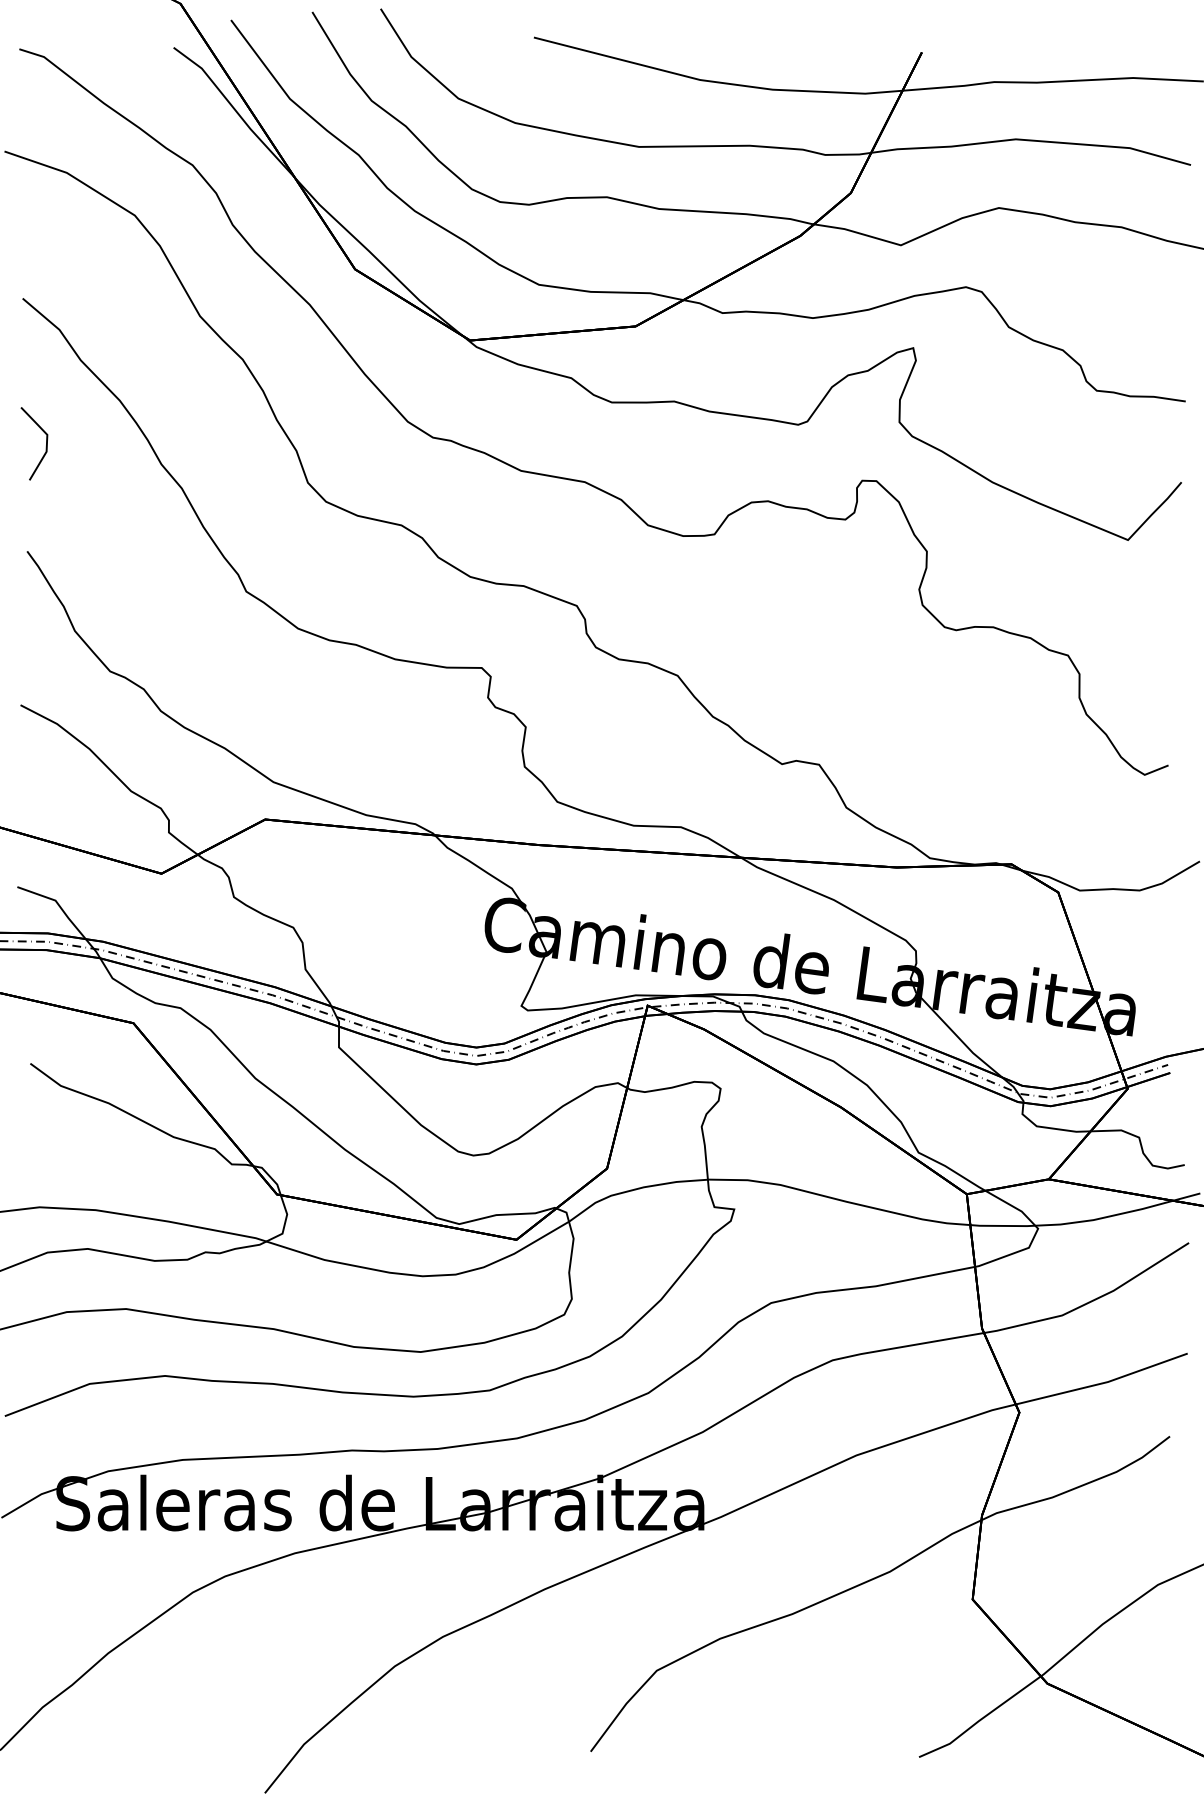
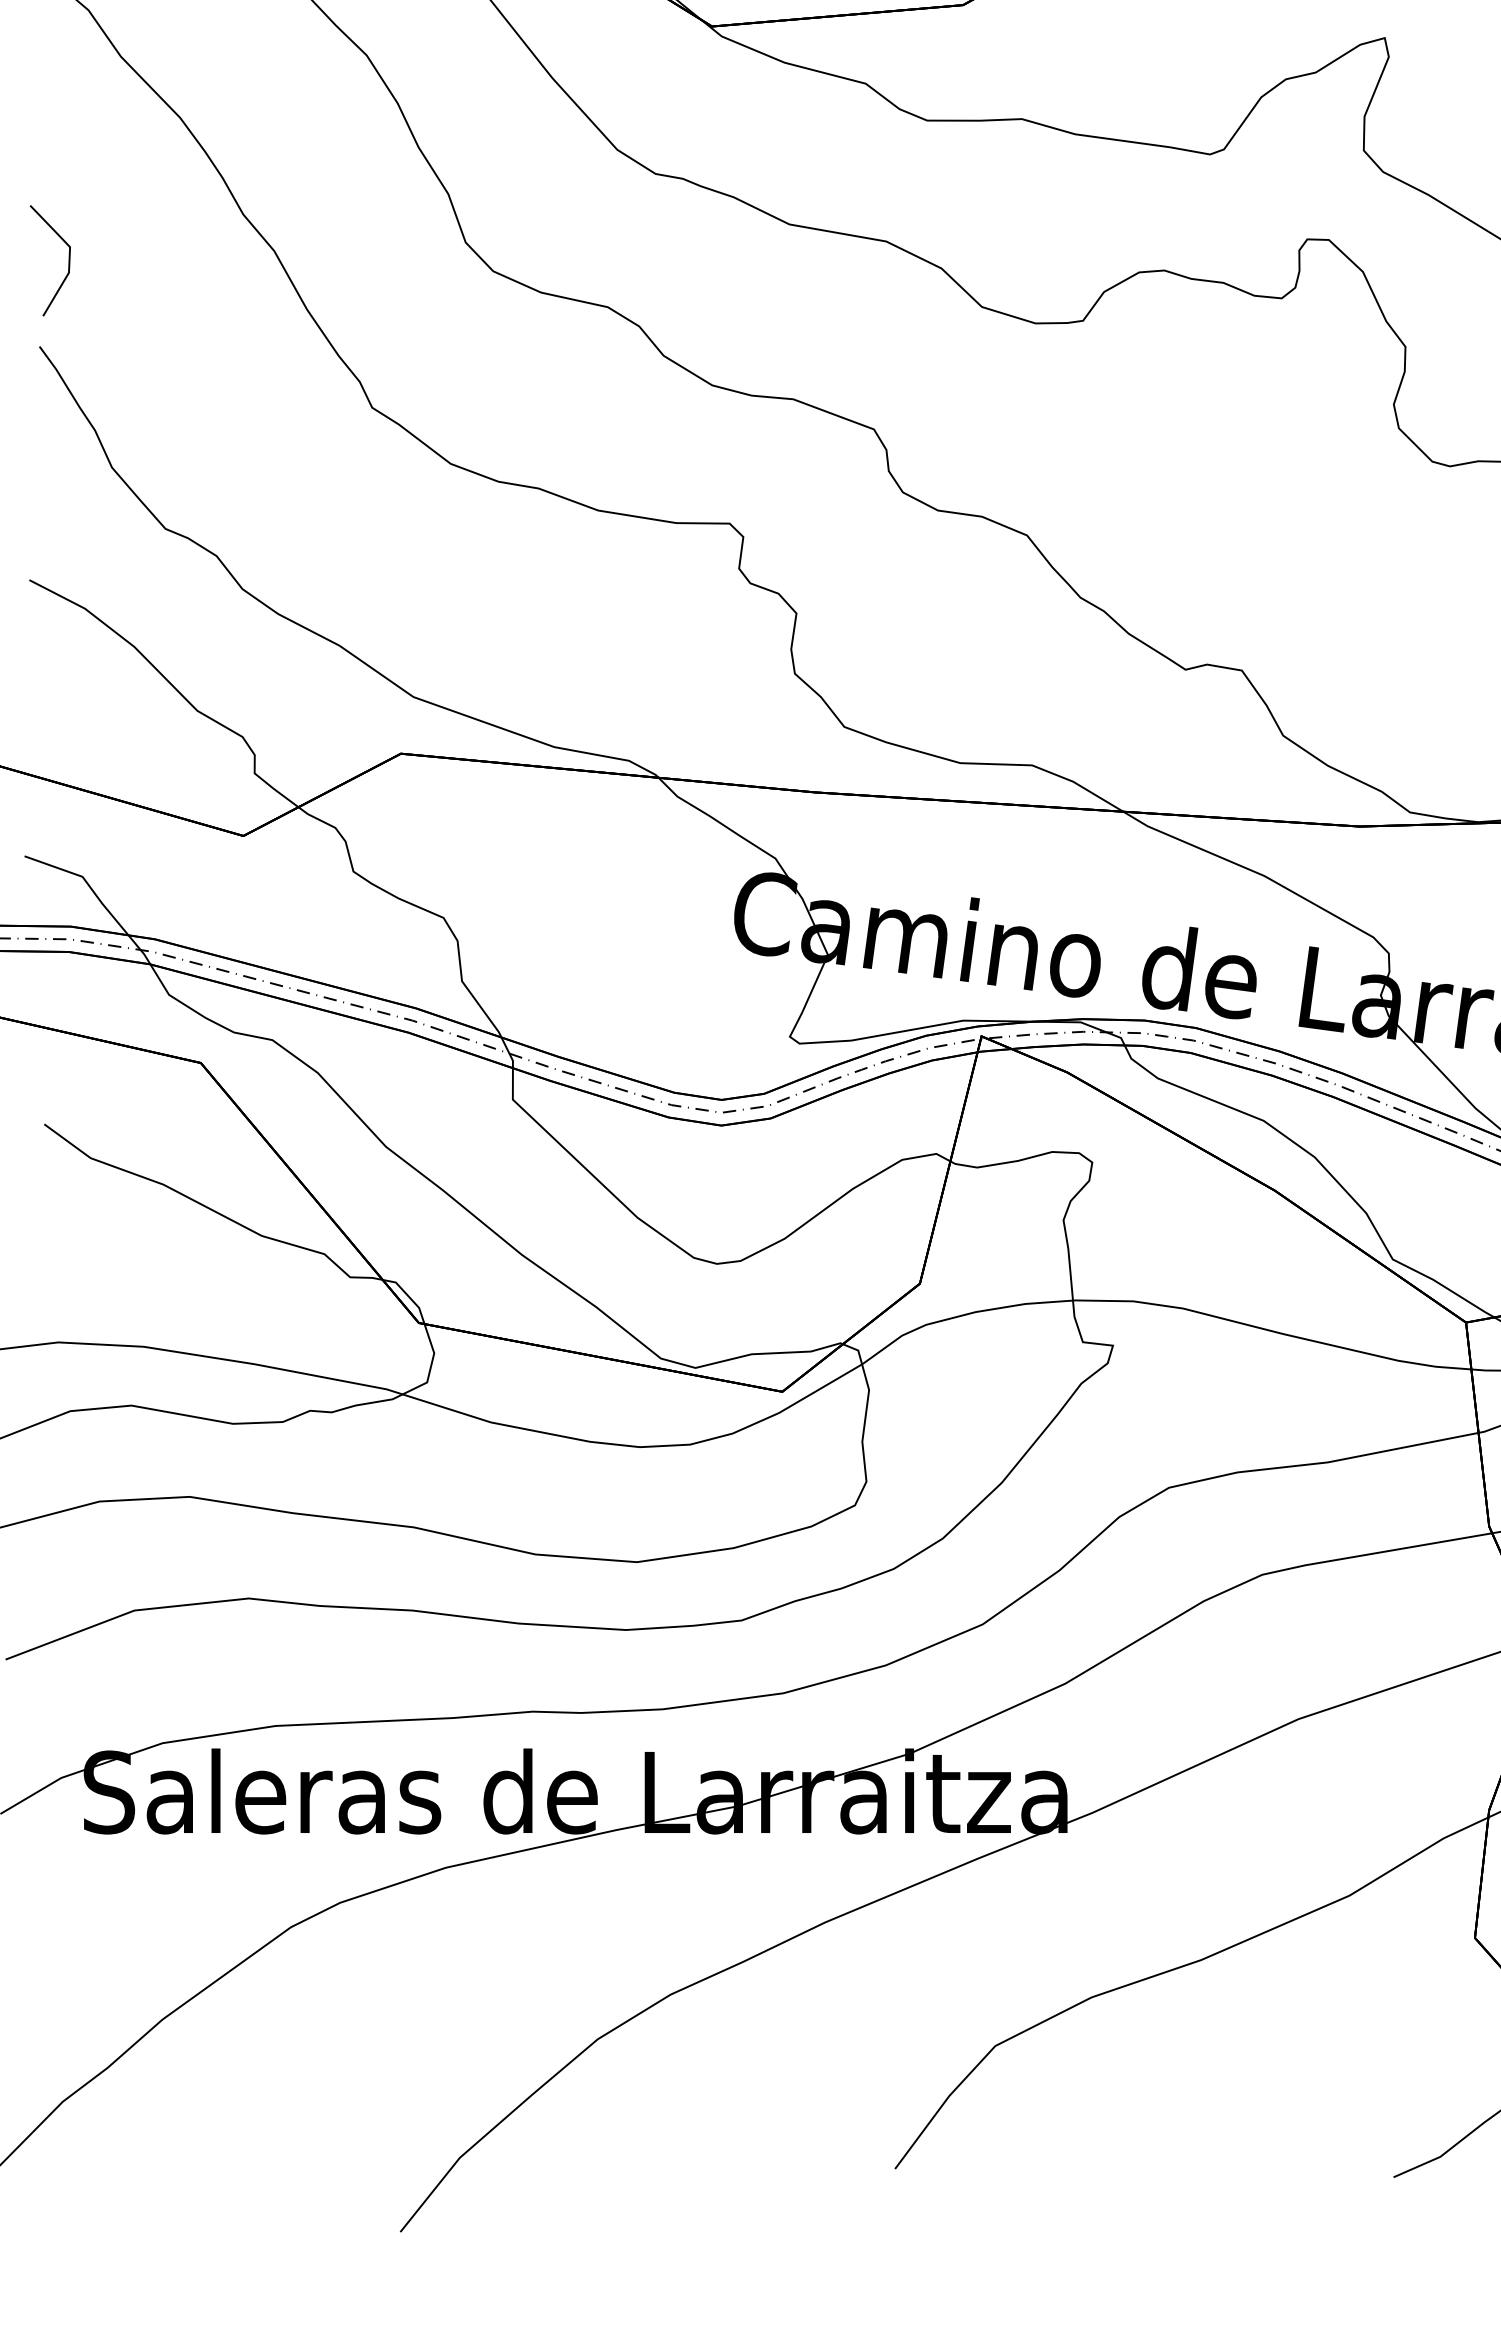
line: (45, 447) -> (67, 266), moved

